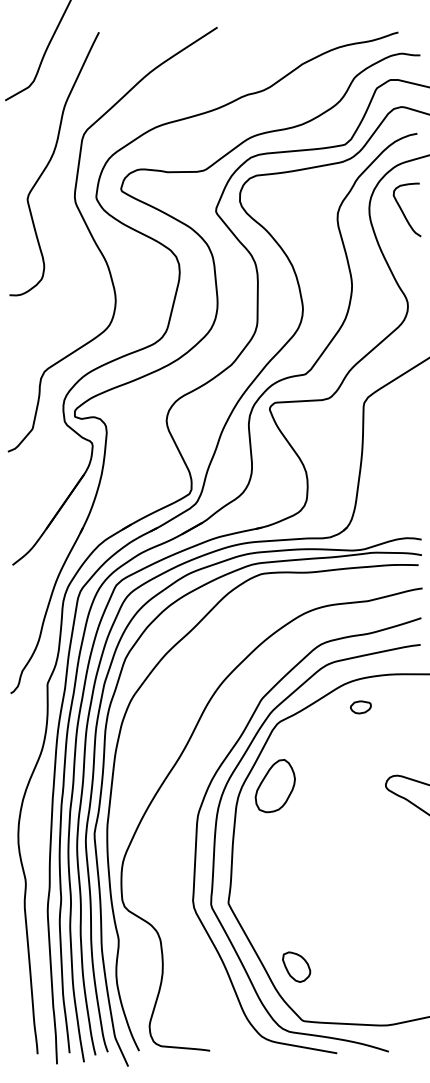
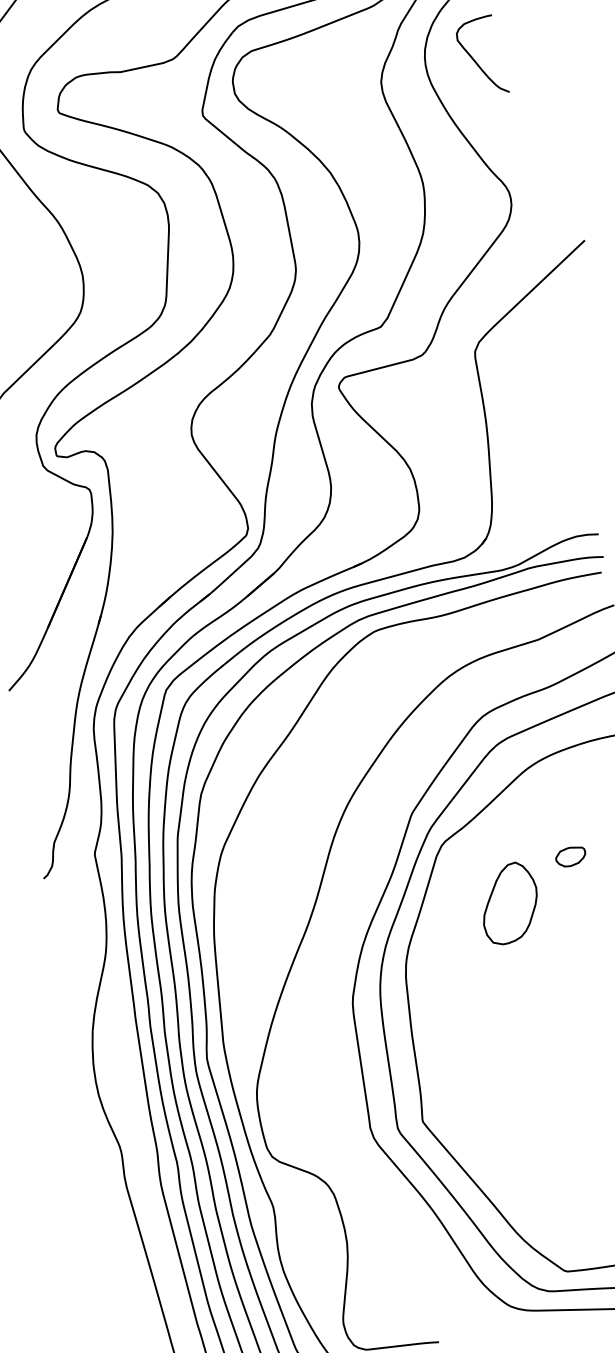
part: (360, 707) -> (570, 857), moved
part: (274, 786) -> (508, 904), moved
part: (296, 966) -> (540, 1193), removed

